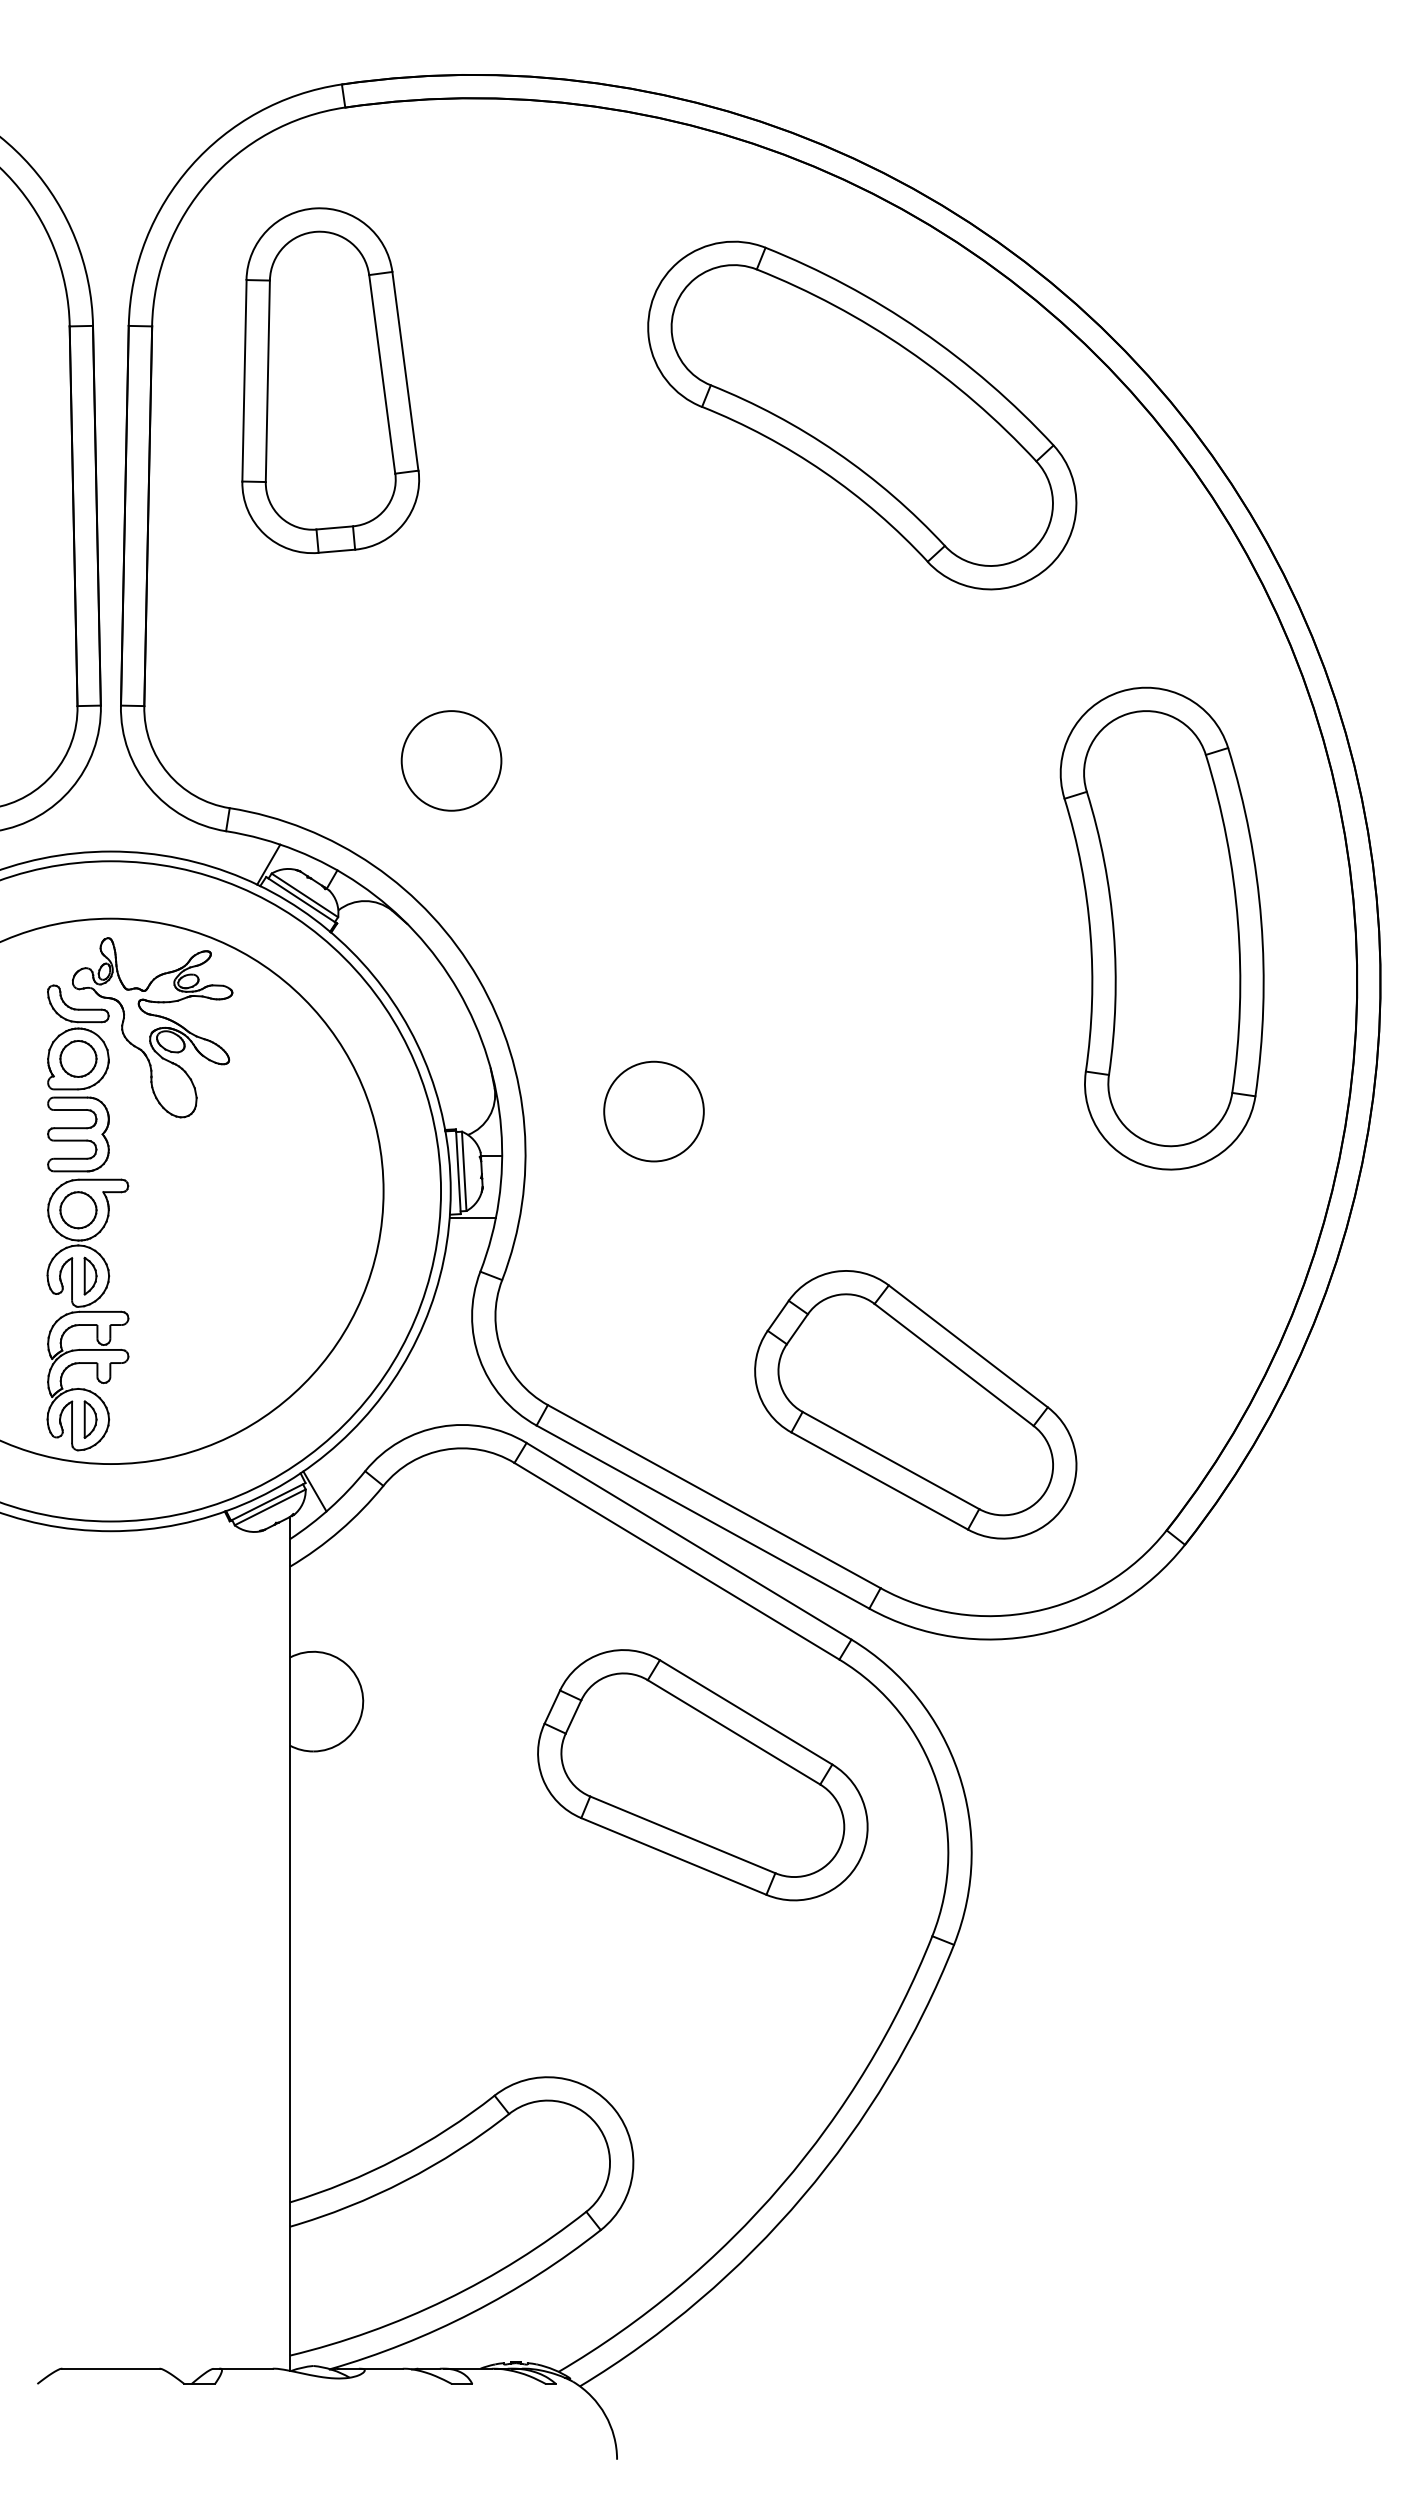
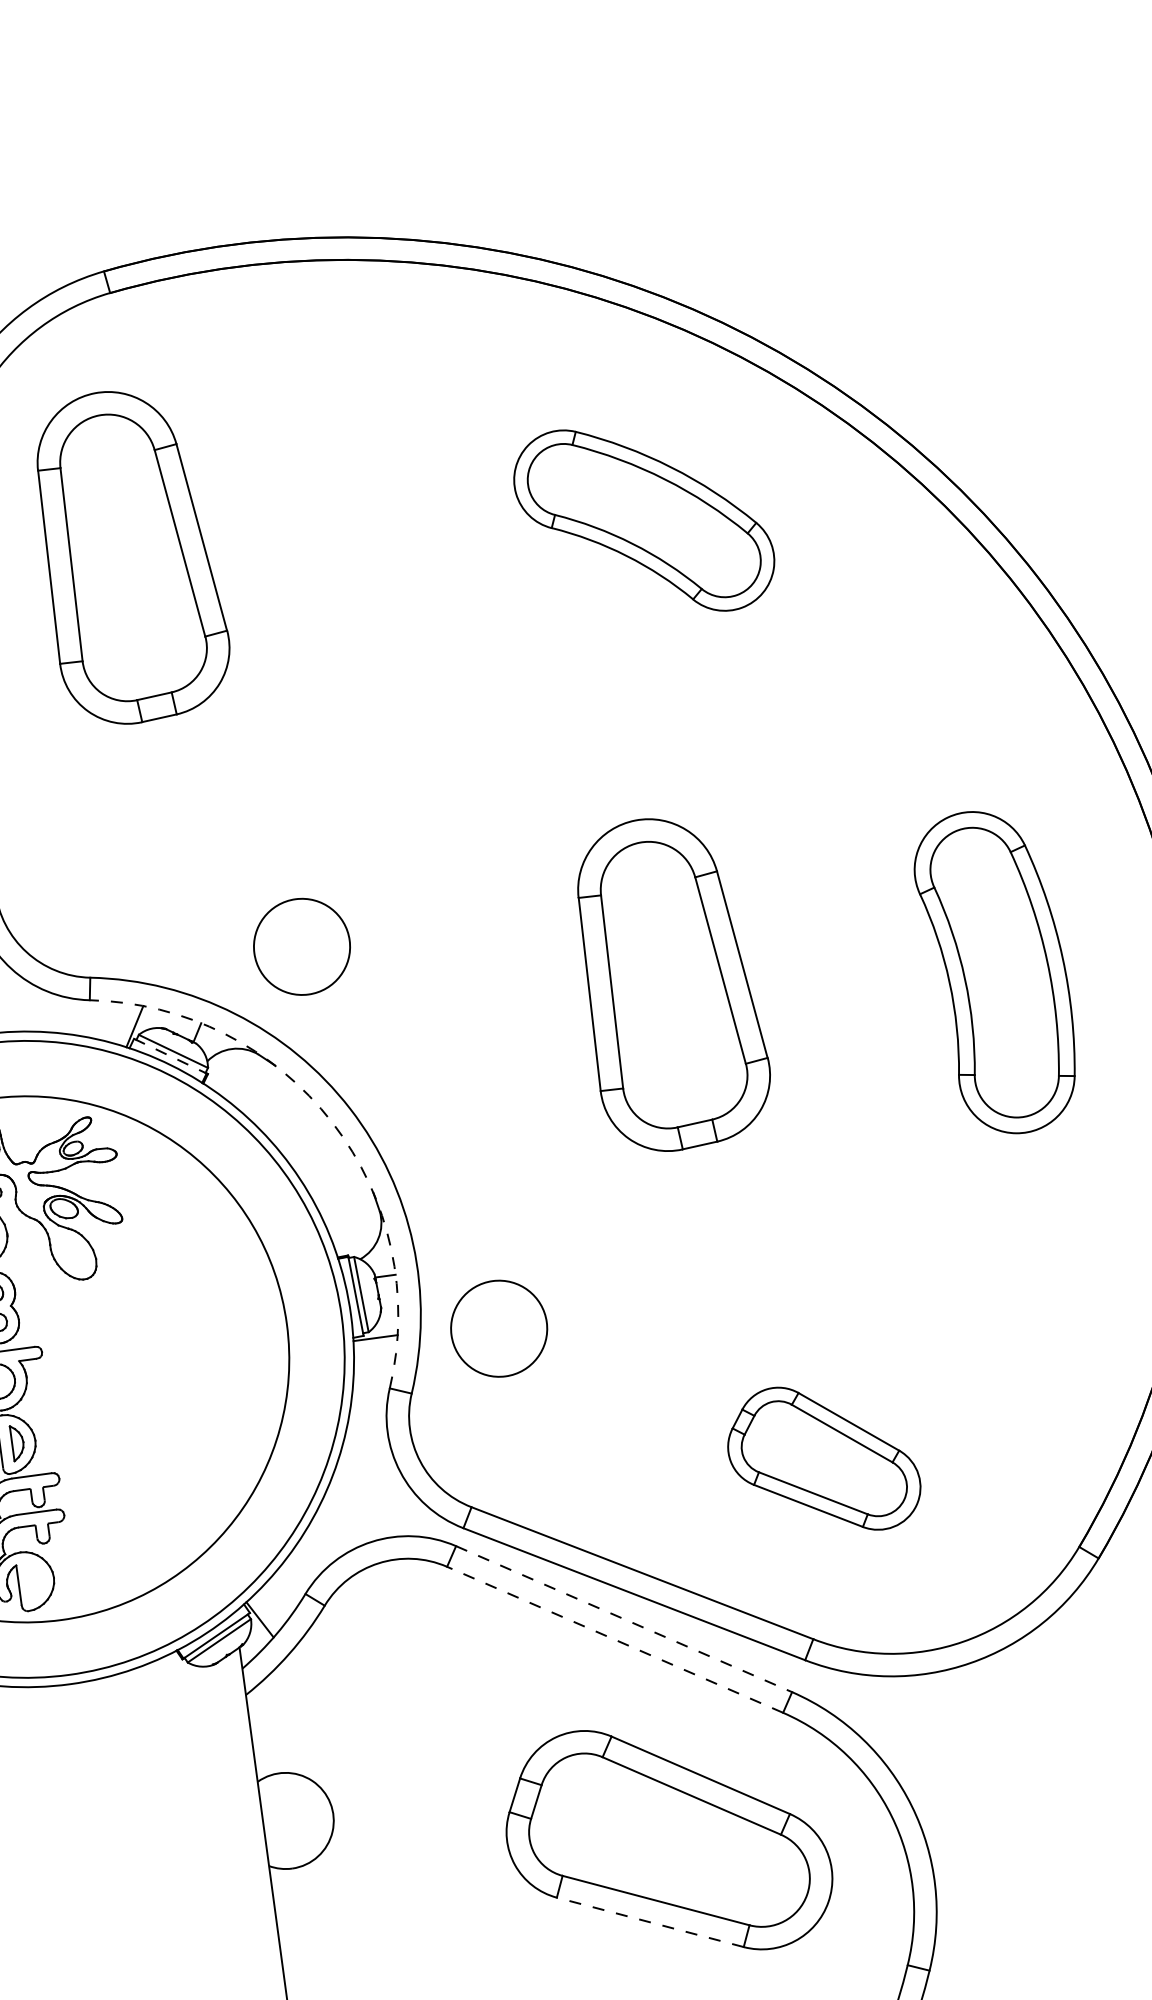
part: (862, 415) -> (644, 520), size x0.6
circle: (451, 760) -> (301, 946), moved
part: (826, 894) -> (671, 983), added
line: (301, 899) -> (170, 1055), solid -> dashed
part: (1161, 928) -> (996, 972), size x0.7
arc: (458, 990) -> (332, 1122), solid -> dashed
circle: (653, 1111) -> (498, 1328), moved
part: (915, 1404) -> (822, 1459), size x0.6
part: (90, 1419) -> (36, 1580), removed
line: (689, 1541) -> (624, 1619), solid -> dashed
line: (676, 1561) -> (614, 1640), solid -> dashed
line: (673, 1856) -> (649, 1922), solid -> dashed

